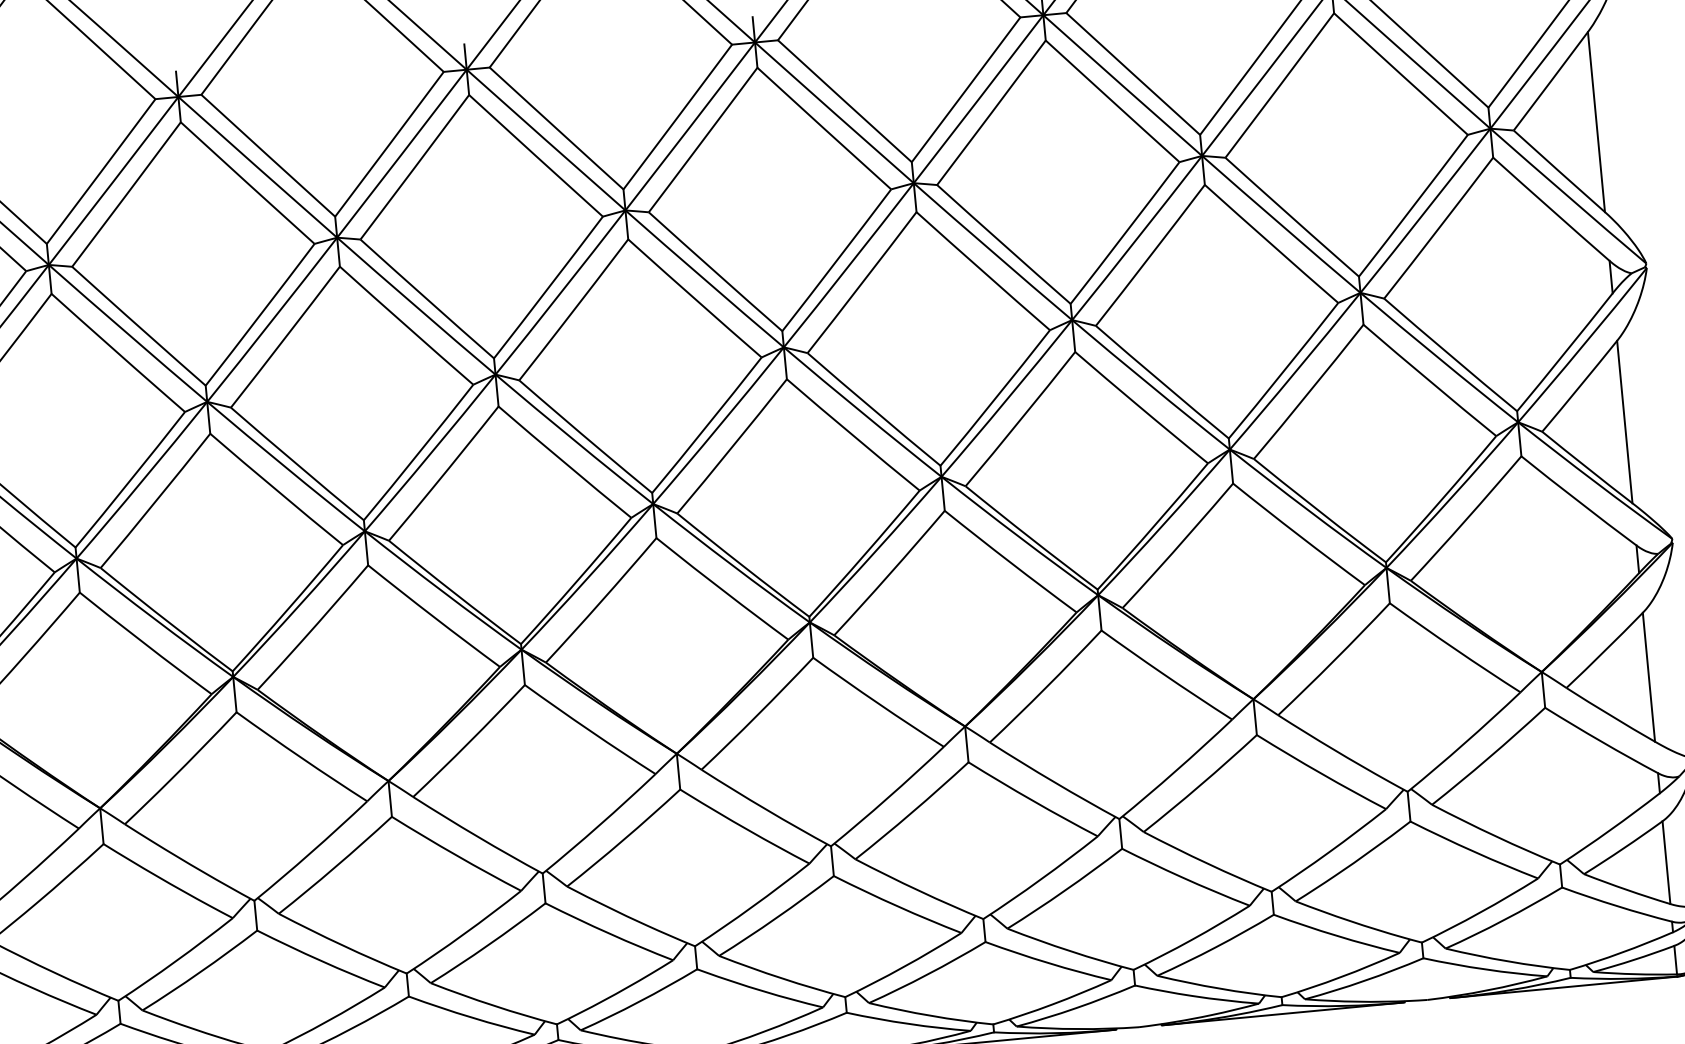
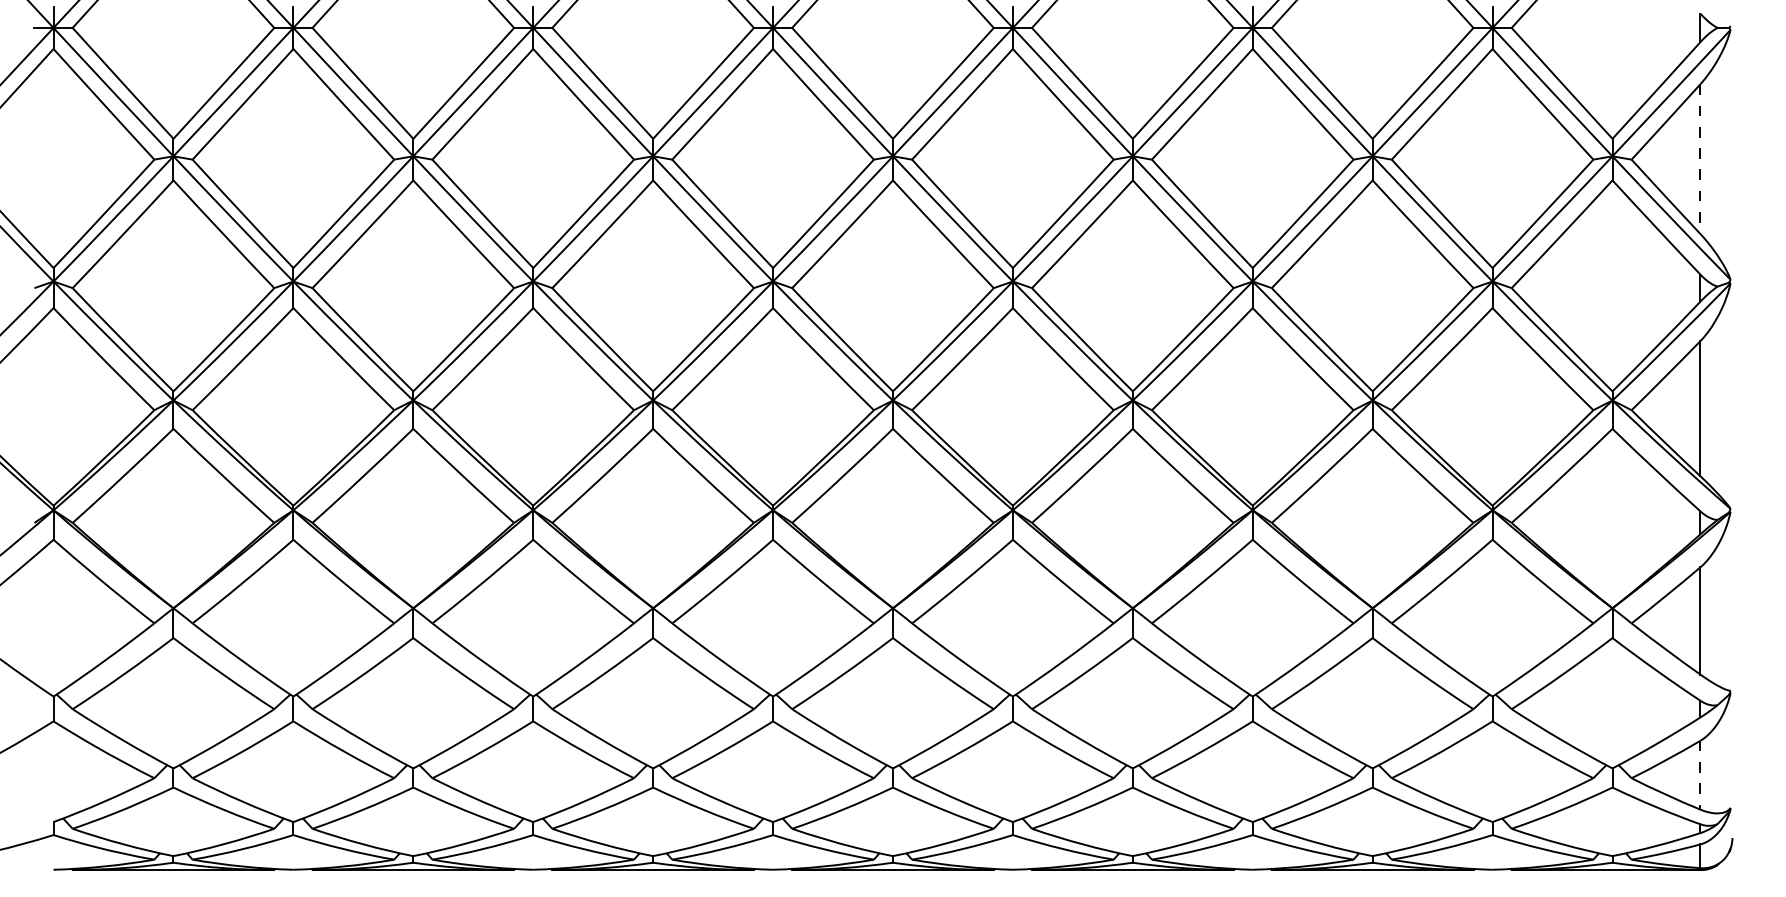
line: (1596, 122) -> (1700, 159), solid -> dashed
line: (1666, 863) -> (1700, 775), solid -> dashed

